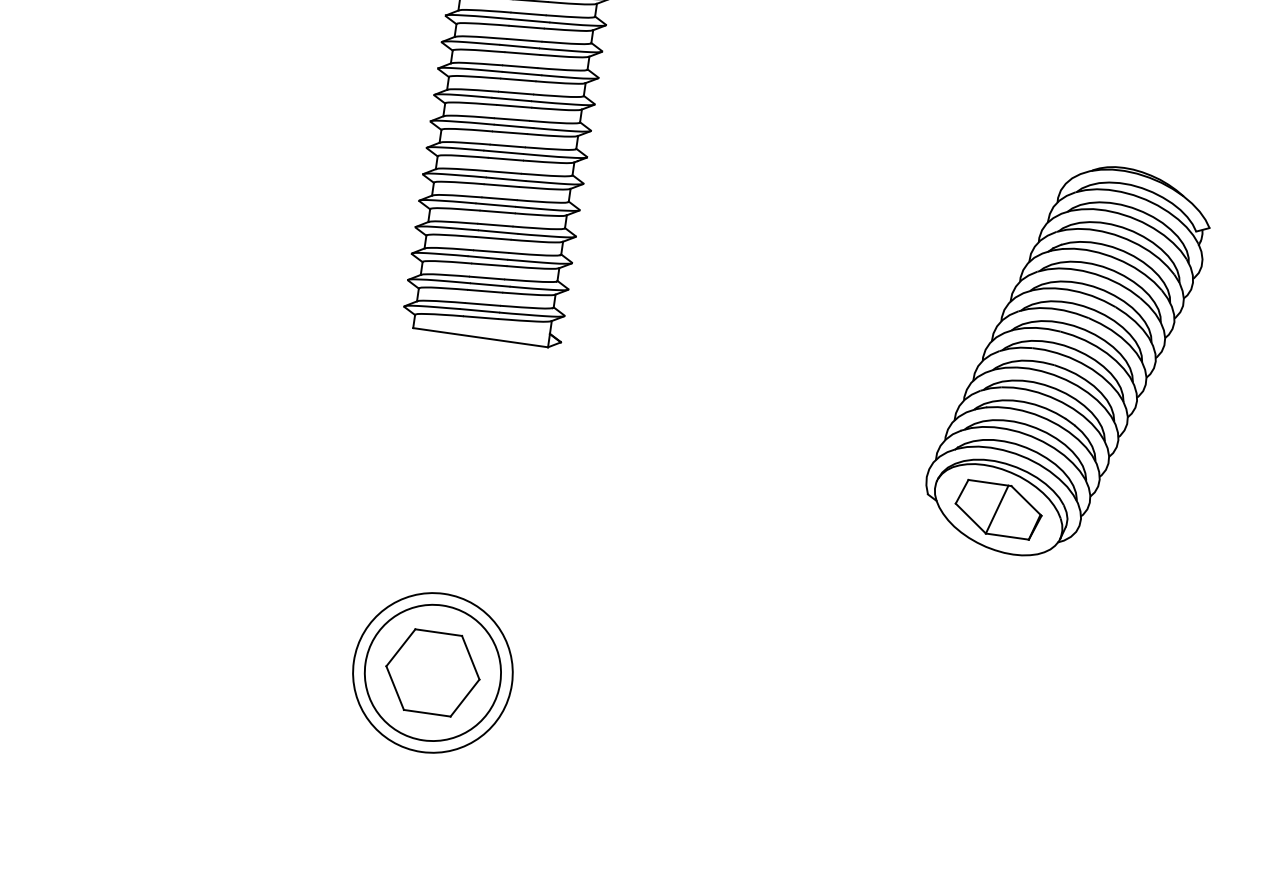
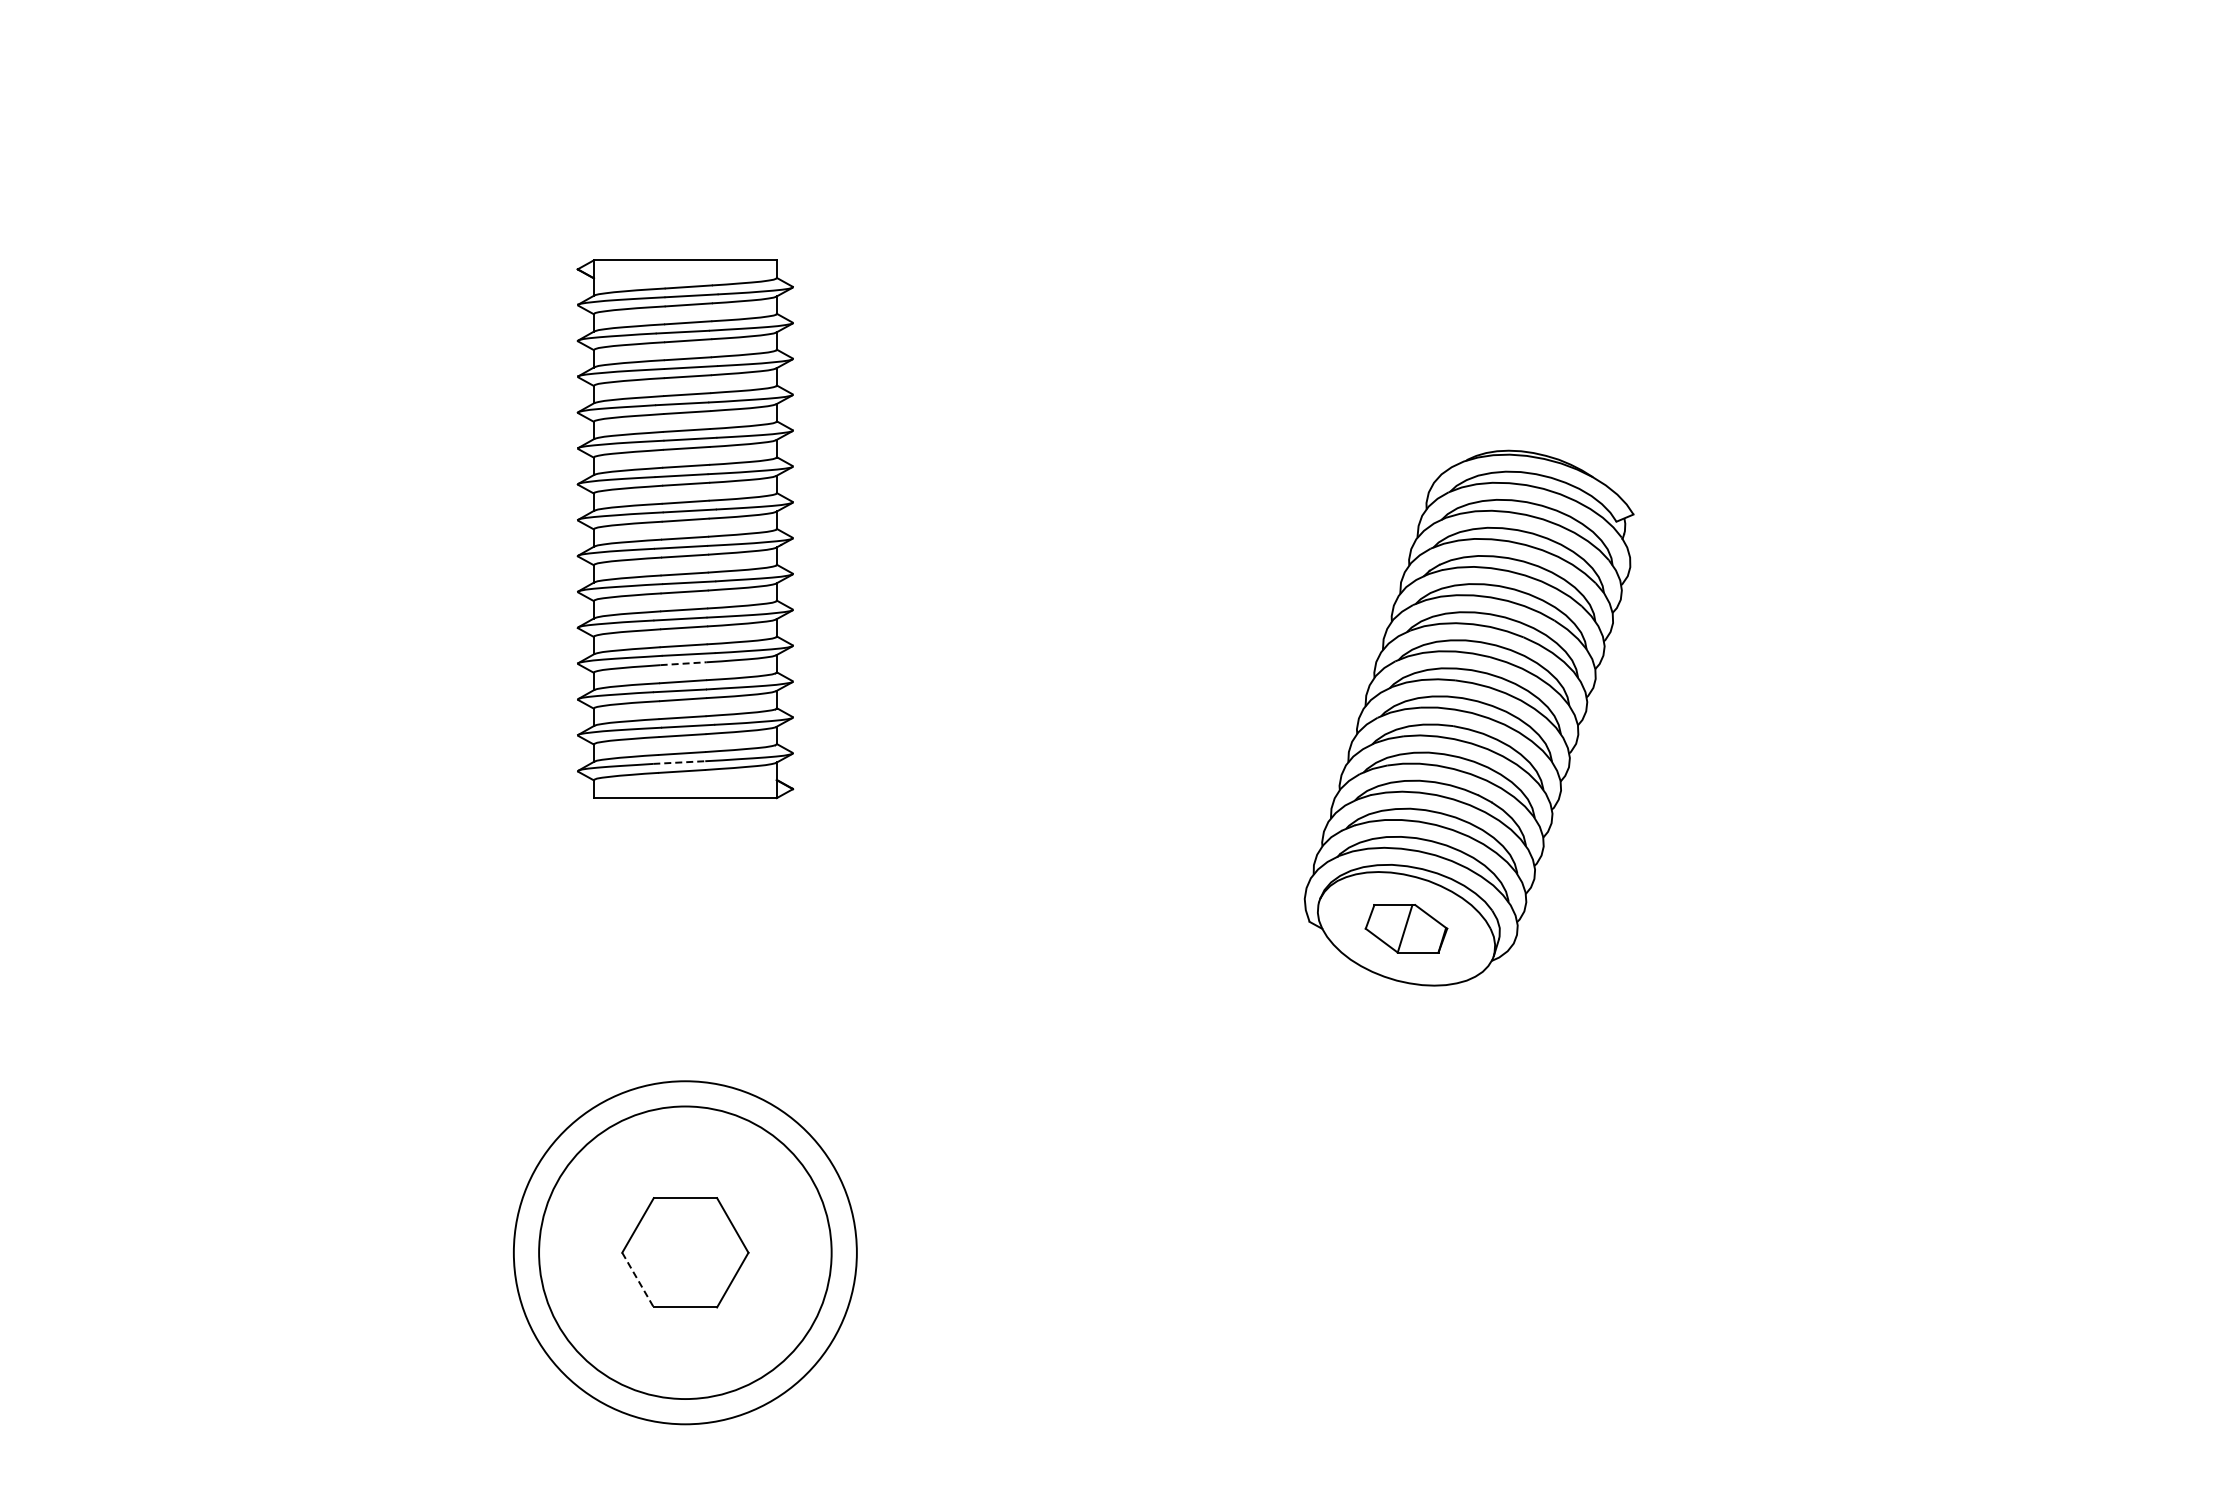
line: (494, 238) -> (684, 663), solid -> dashed
line: (480, 310) -> (679, 762), solid -> dashed
part: (998, 509) -> (1406, 928), size x0.7
circle: (432, 672) -> (684, 1252), size x1.6
circle: (433, 672) -> (685, 1252), size x1.6
line: (395, 688) -> (638, 1280), solid -> dashed

